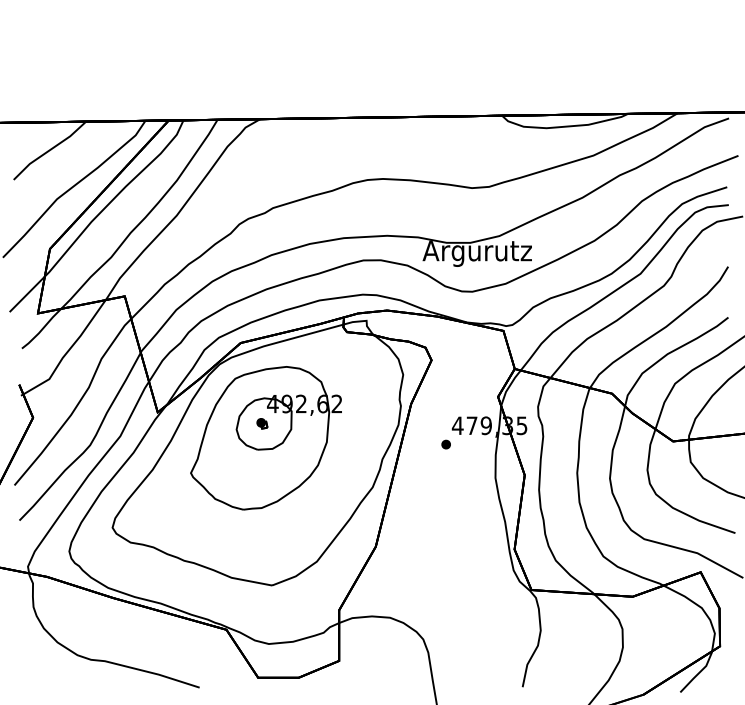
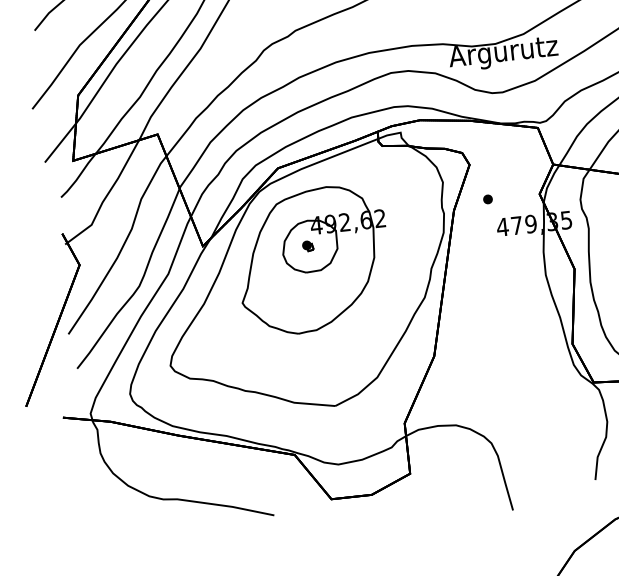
part: (445, 444) -> (487, 199), moved

